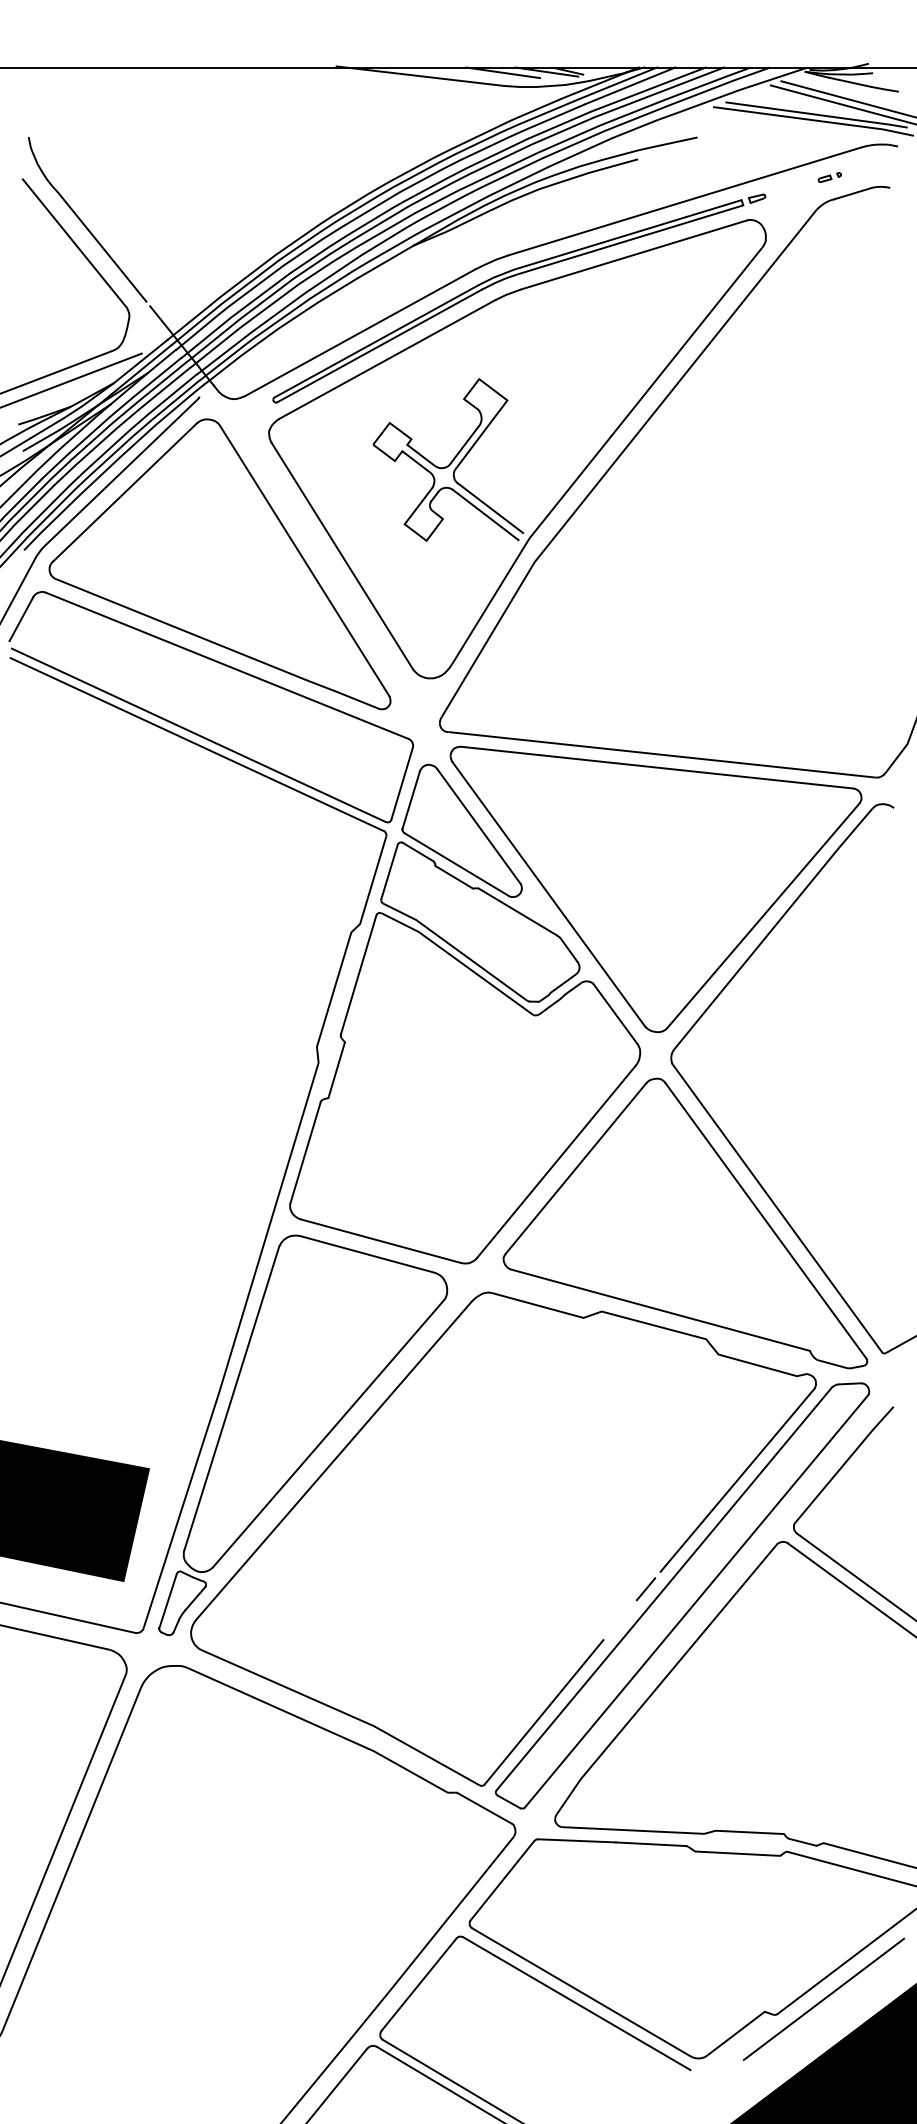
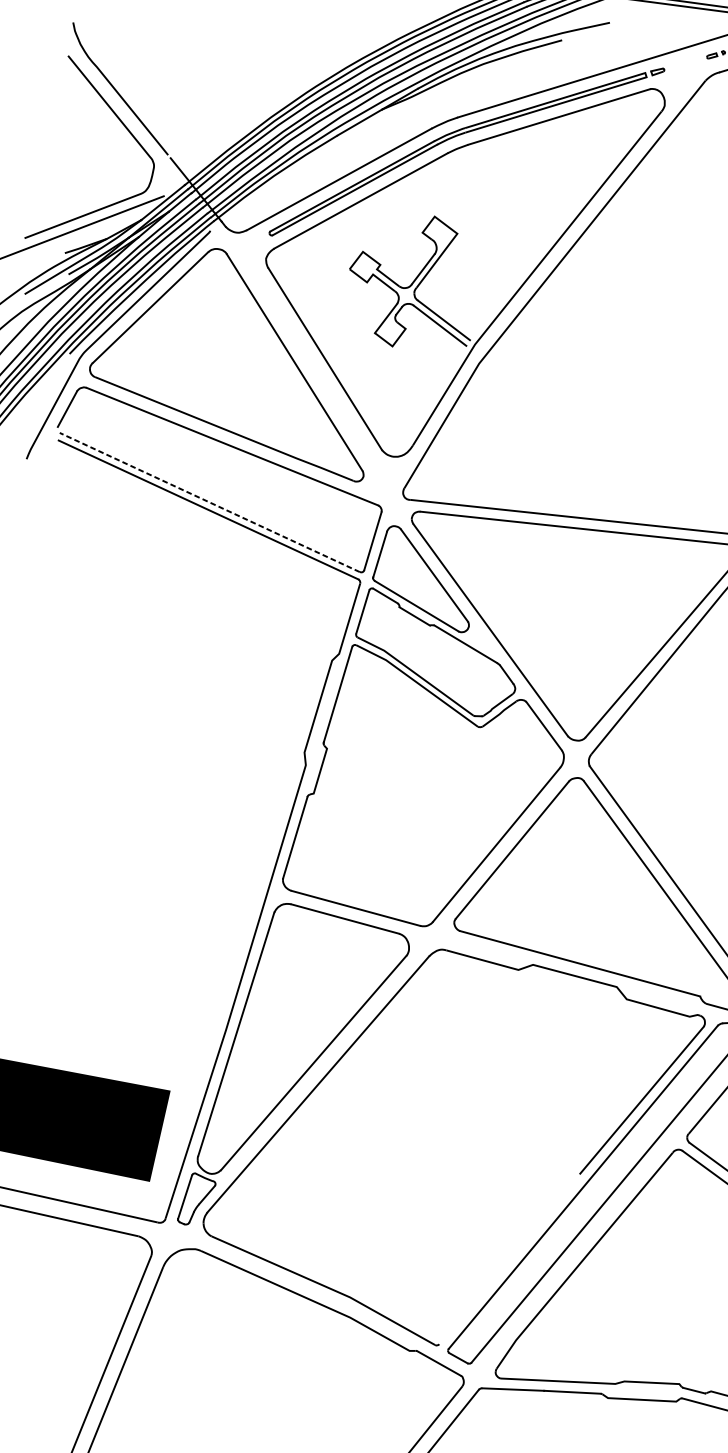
line: (198, 735) -> (209, 502), solid -> dashed
line: (645, 1589) -> (568, 1187), removed
line: (543, 1712) -> (486, 1286), removed

